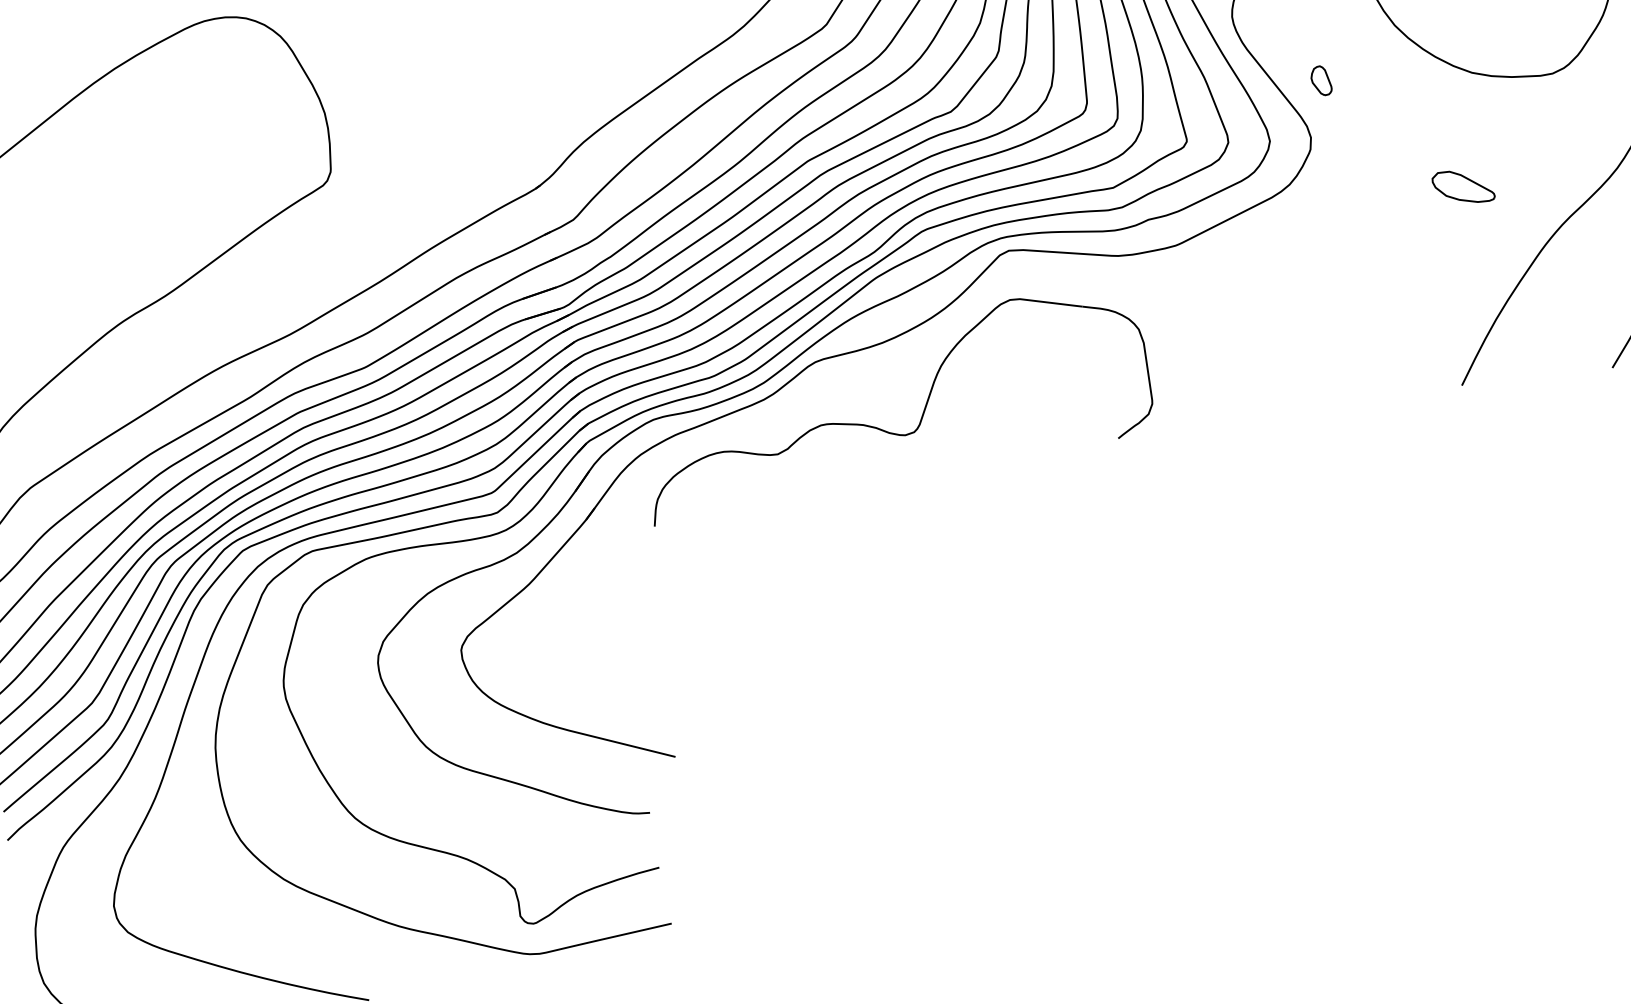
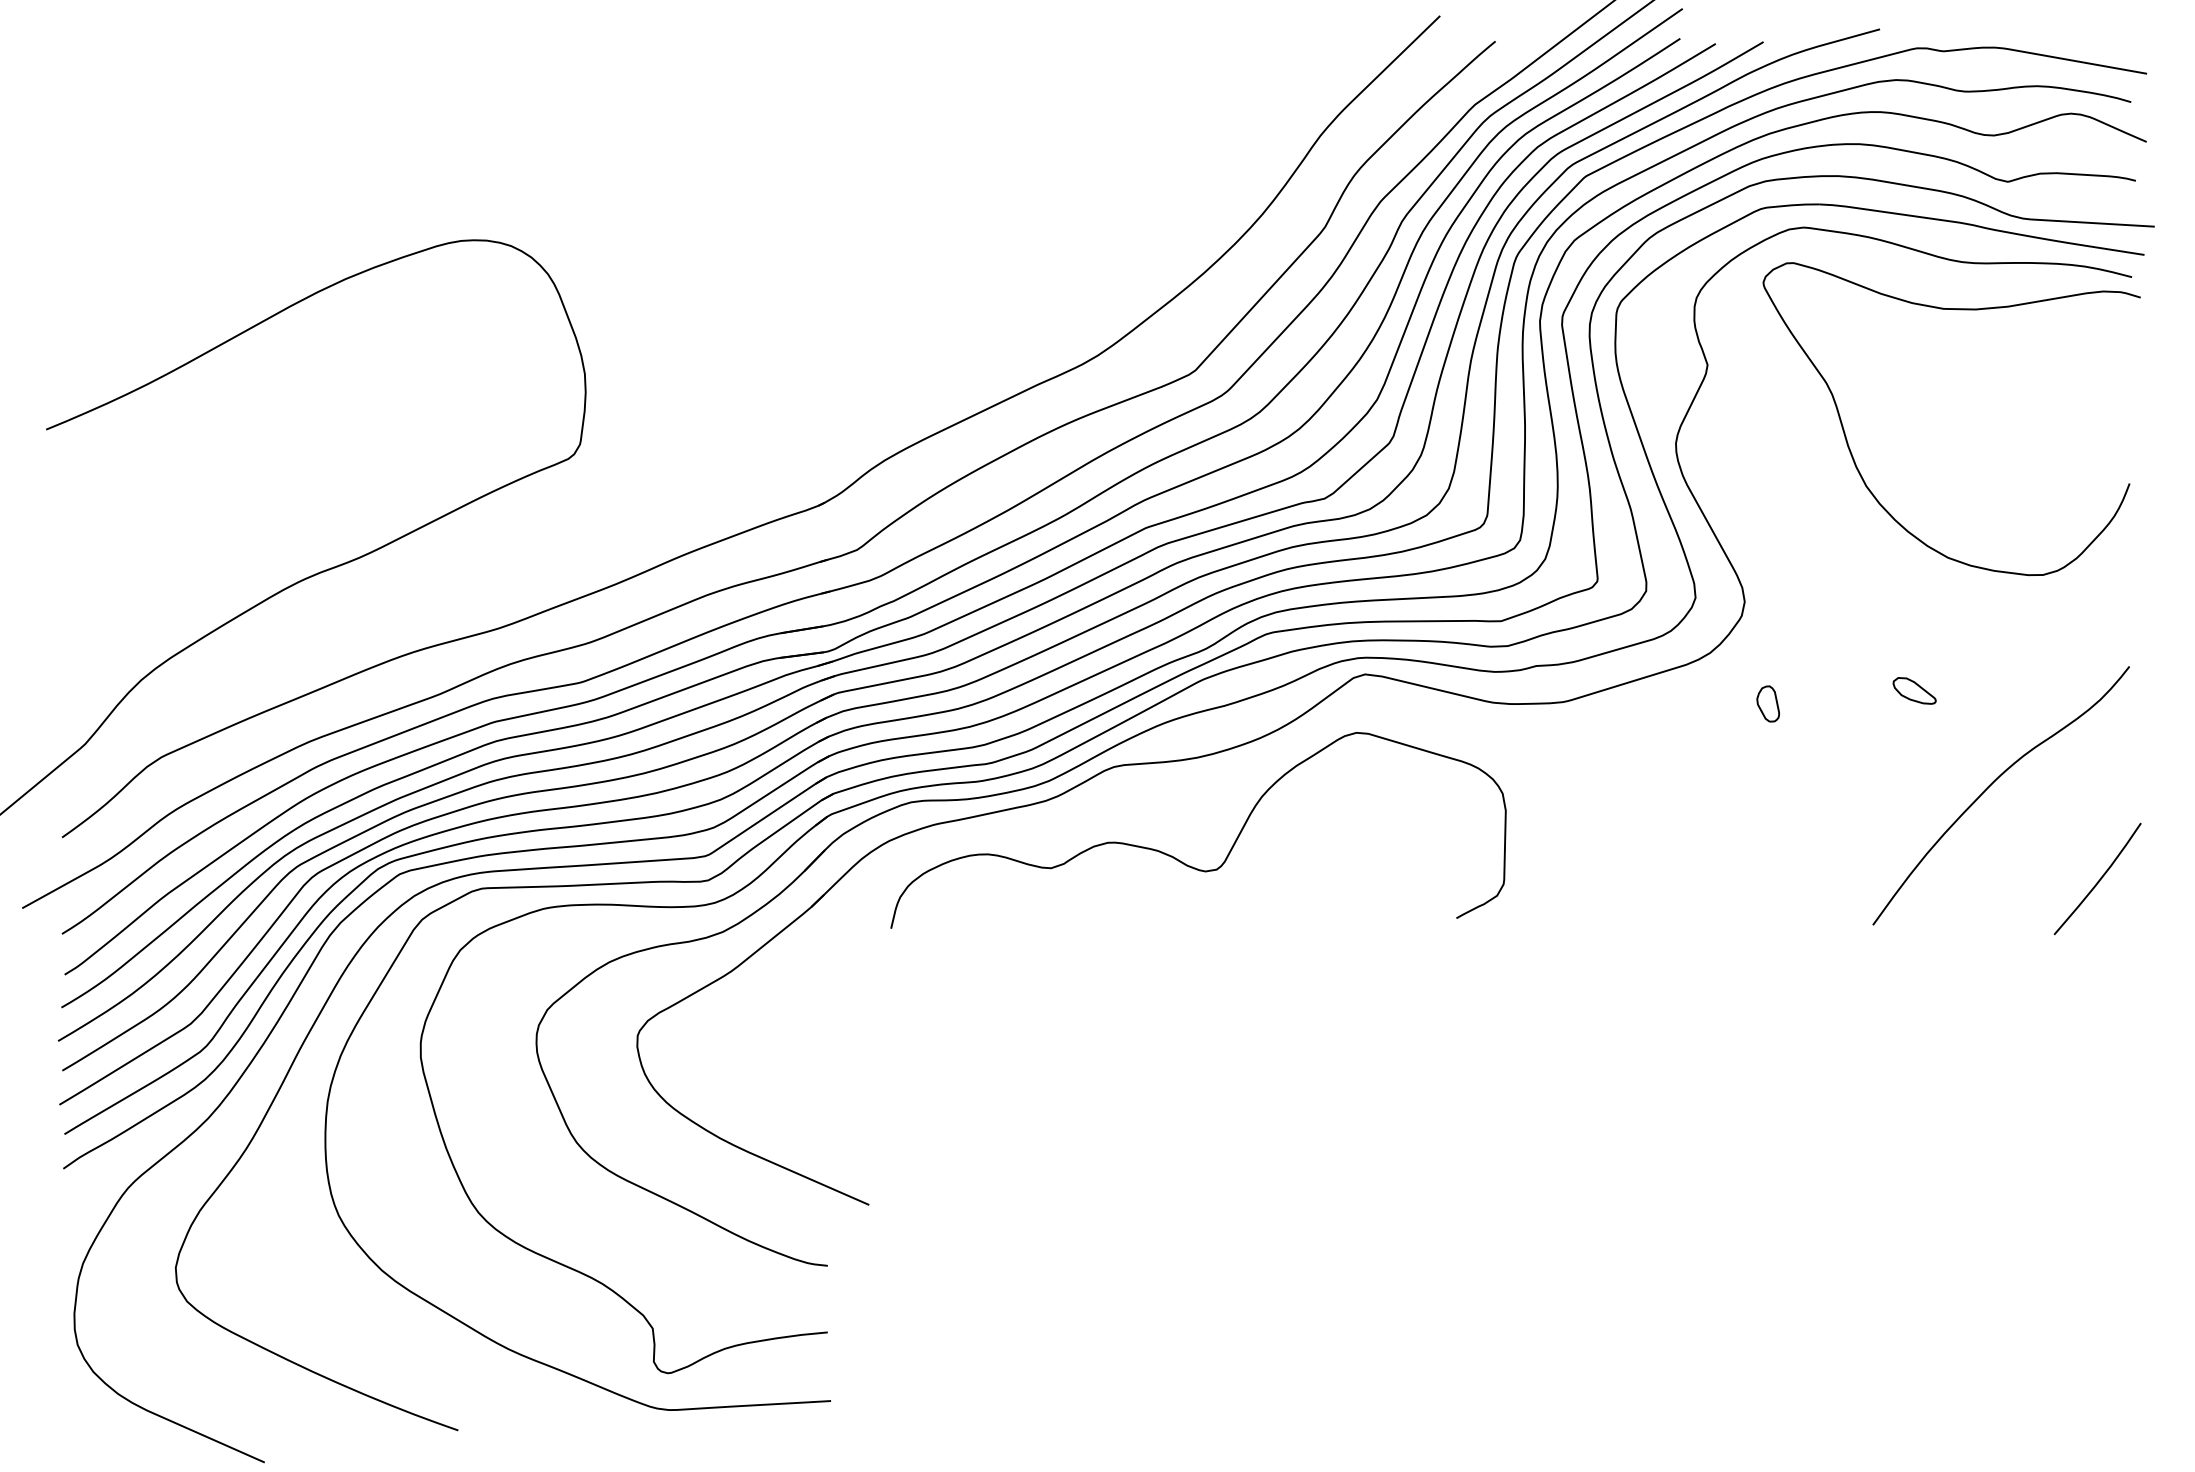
part: (1320, 80) -> (1767, 703), moved
part: (1463, 186) -> (1914, 690), size x0.6

